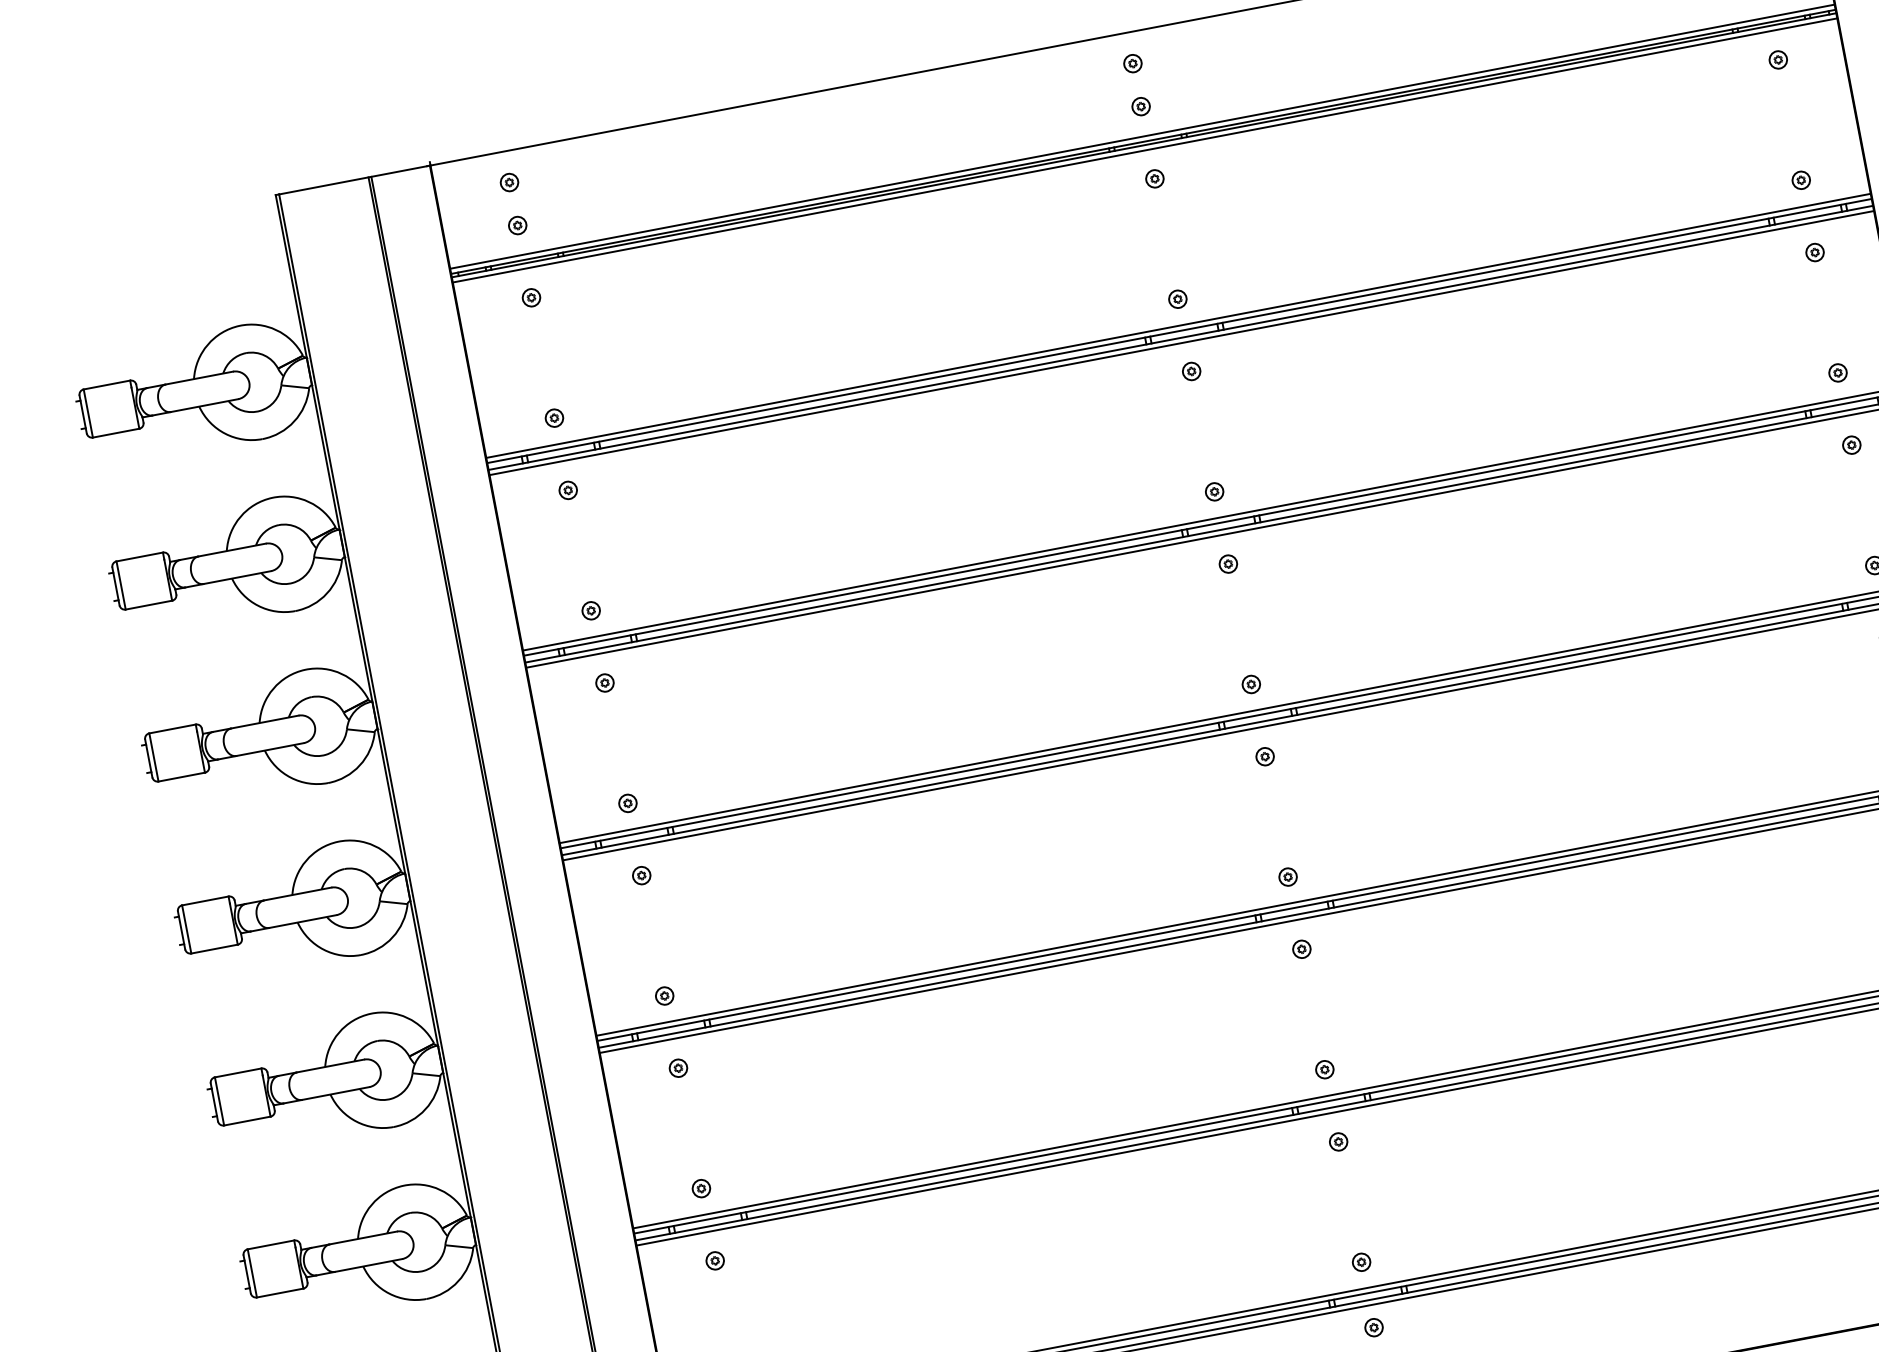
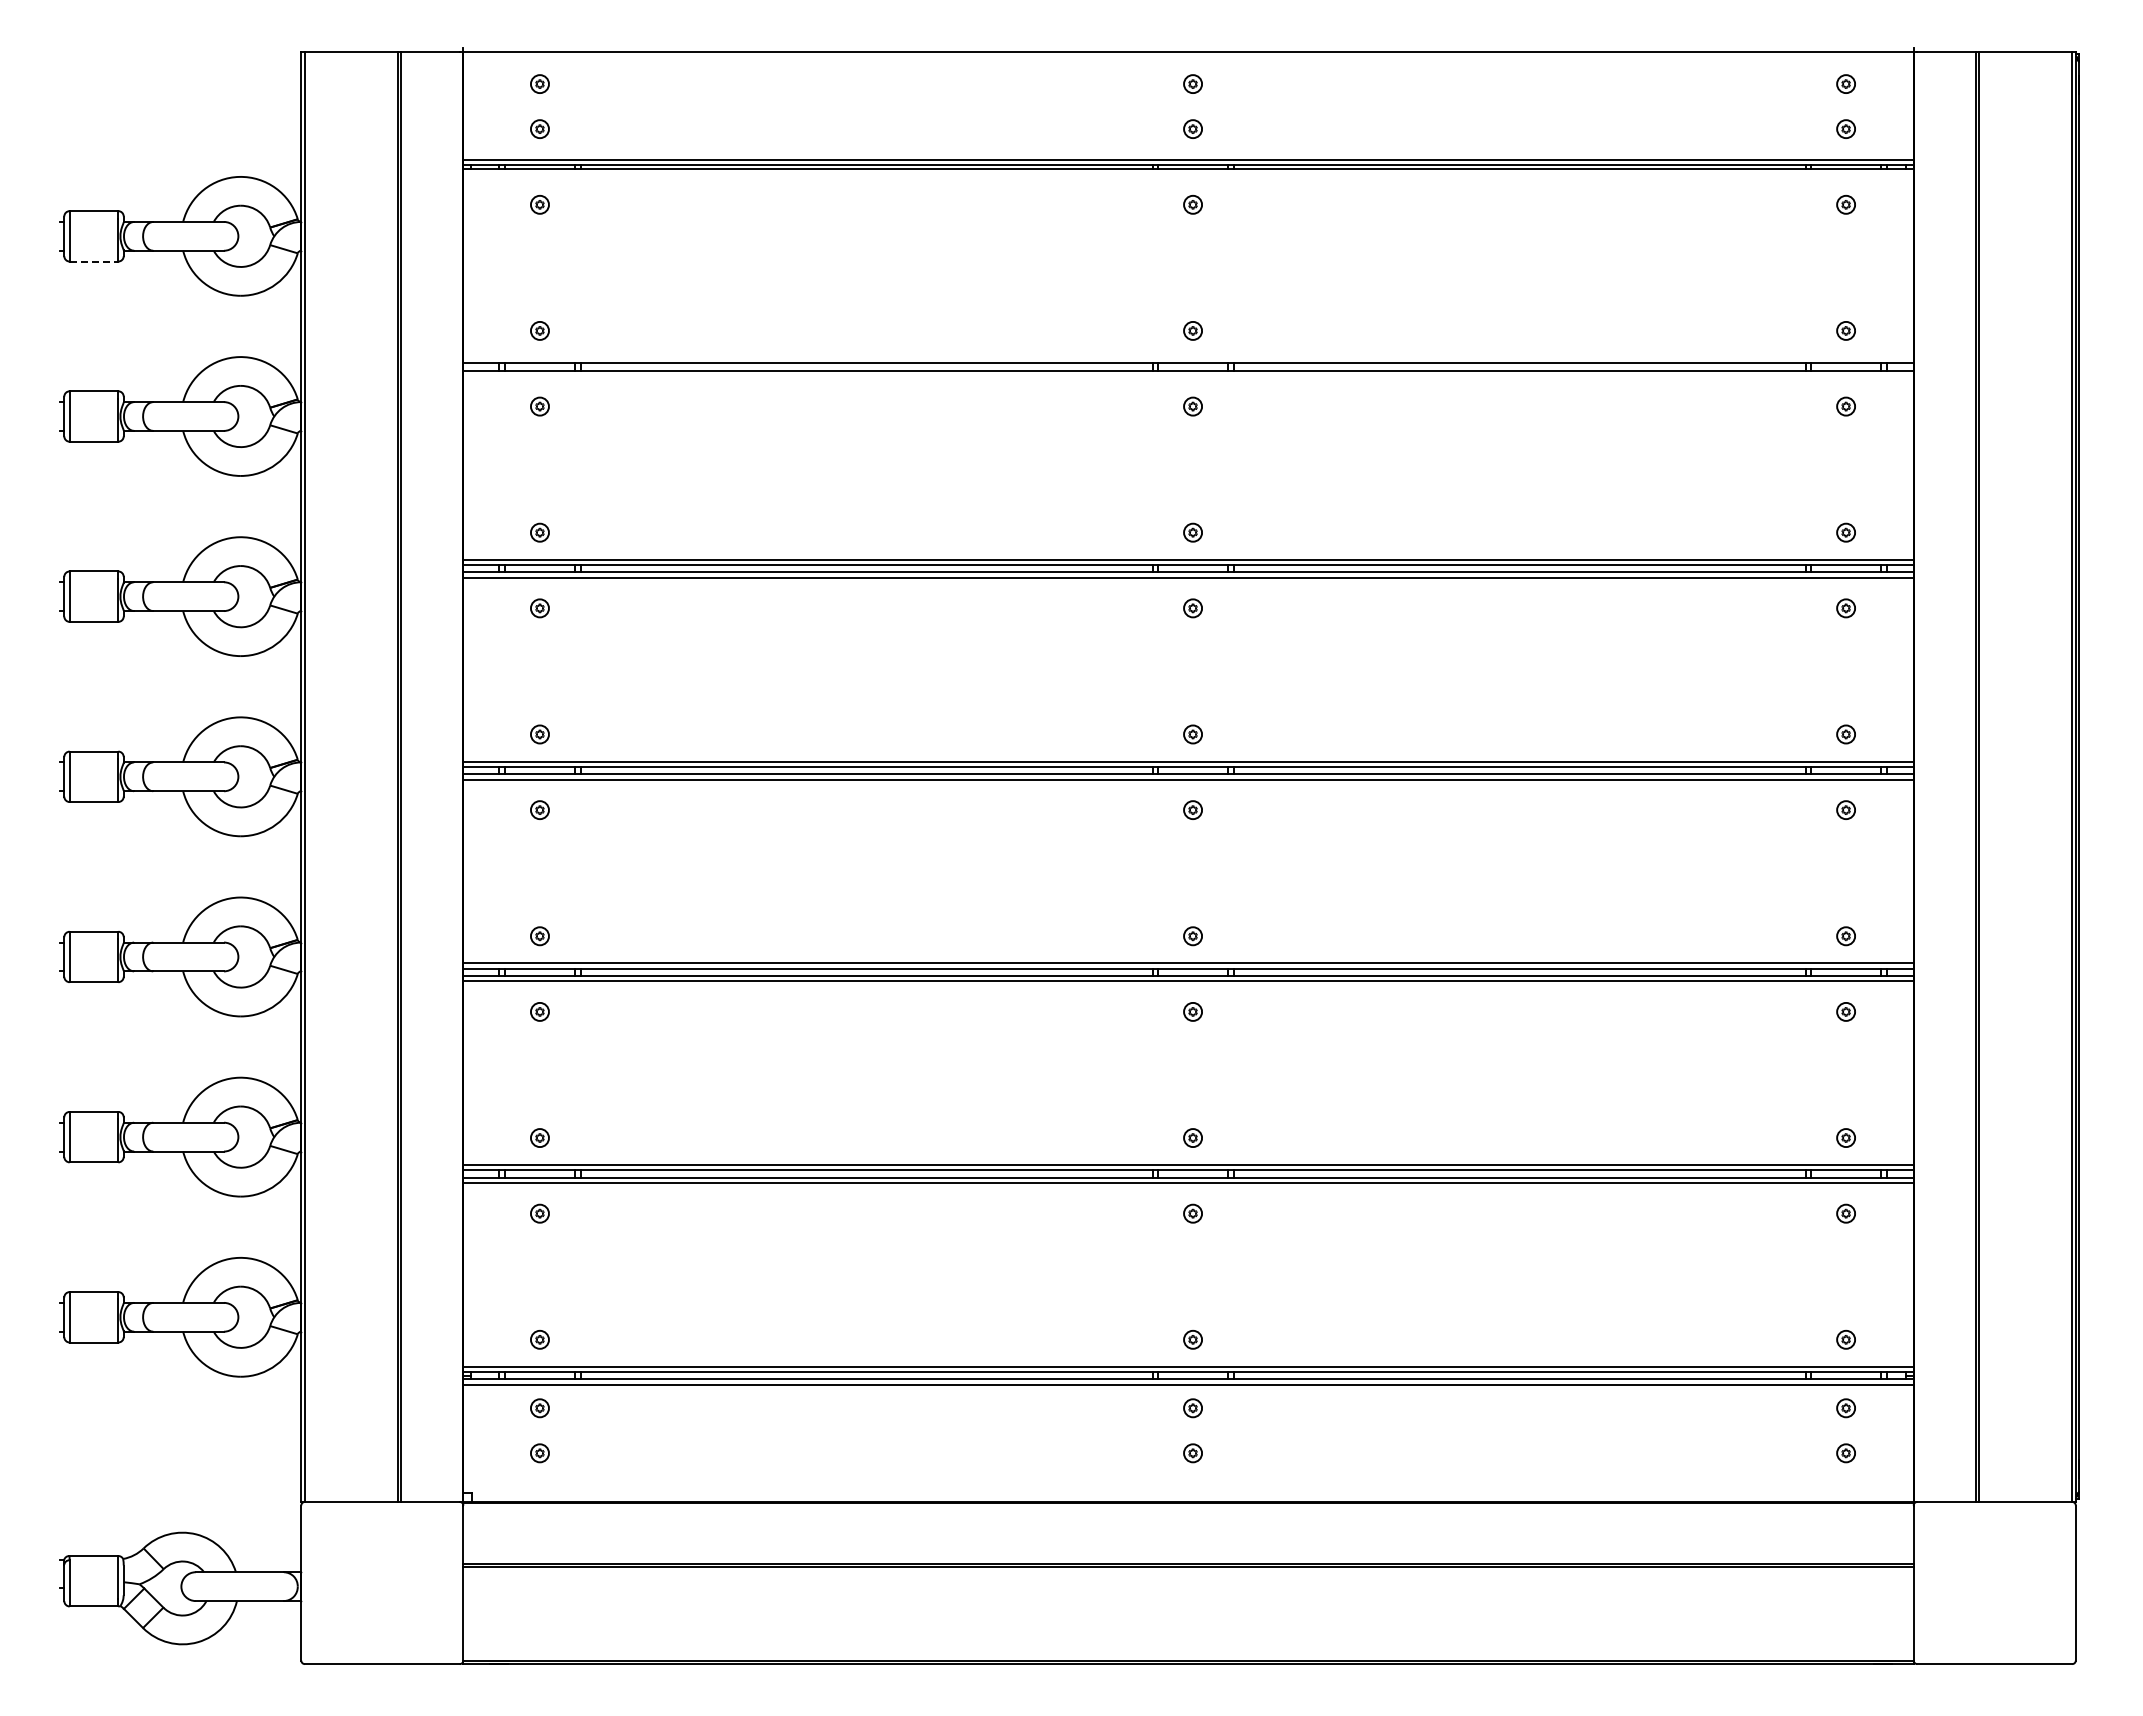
line: (1145, 150) -> (1188, 174), removed
line: (1178, 325) -> (1188, 357), removed
line: (1181, 342) -> (1188, 375), removed
line: (116, 433) -> (94, 261), solid -> dashed

